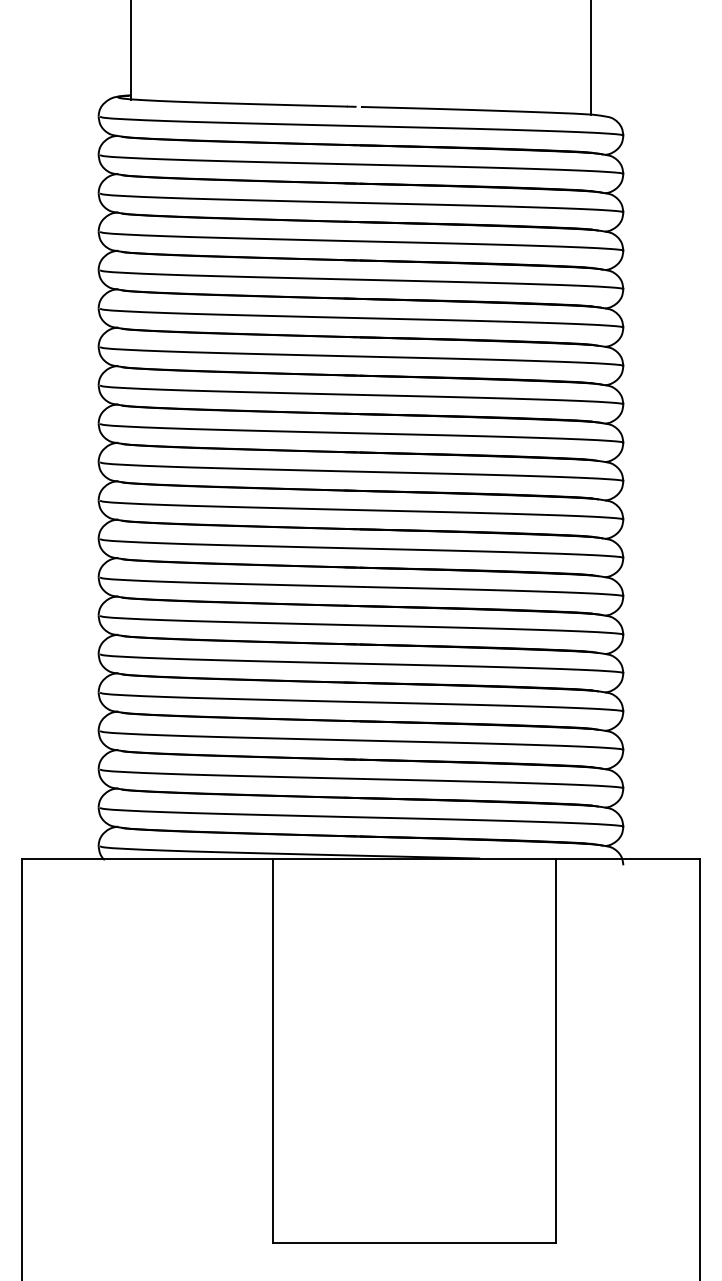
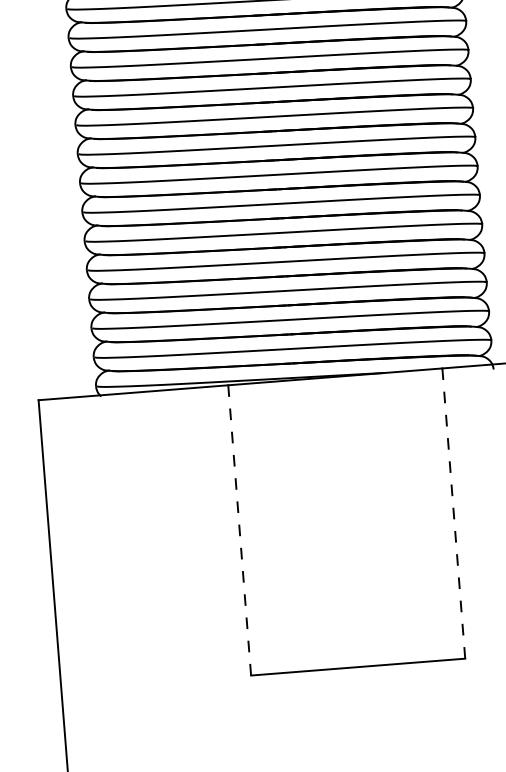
line: (272, 1050) -> (239, 530), solid -> dashed
line: (555, 1050) -> (453, 513), solid -> dashed

